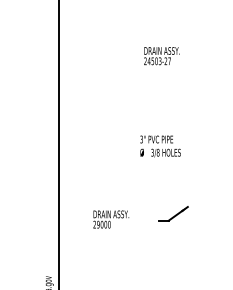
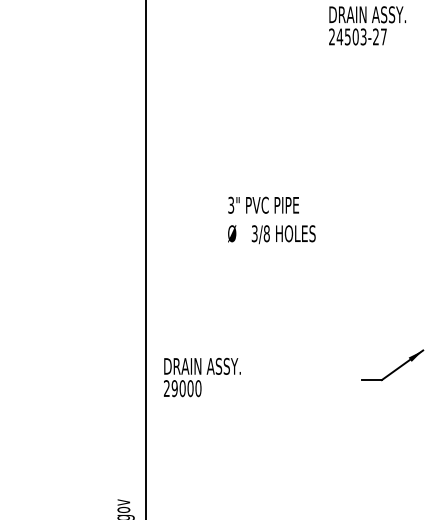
text: (160, 146) -> (271, 220), moved
text: (111, 219) -> (202, 377), moved

